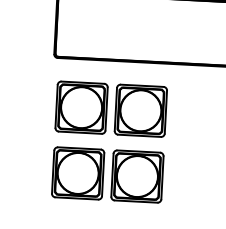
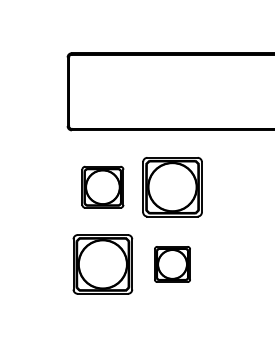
part: (81, 107) -> (102, 187), size x0.7
part: (137, 176) -> (172, 264), size x0.6

